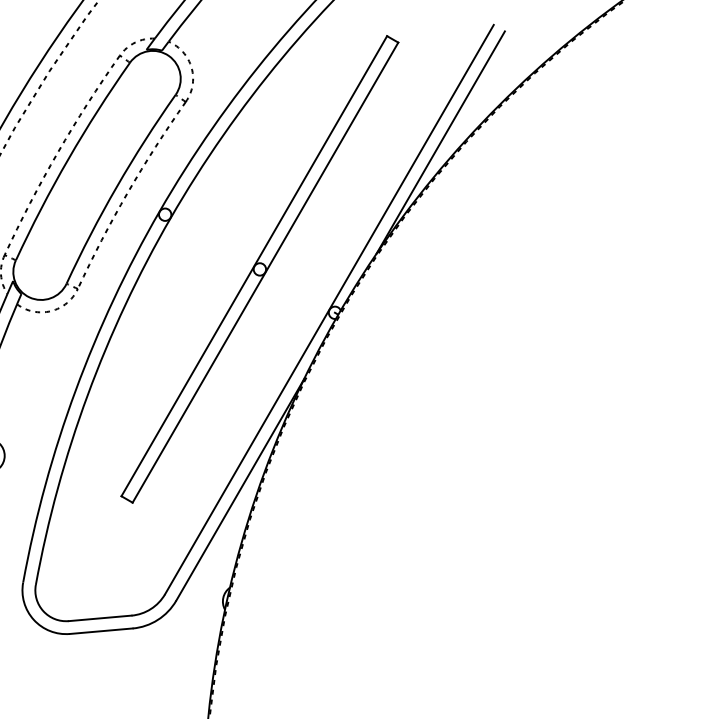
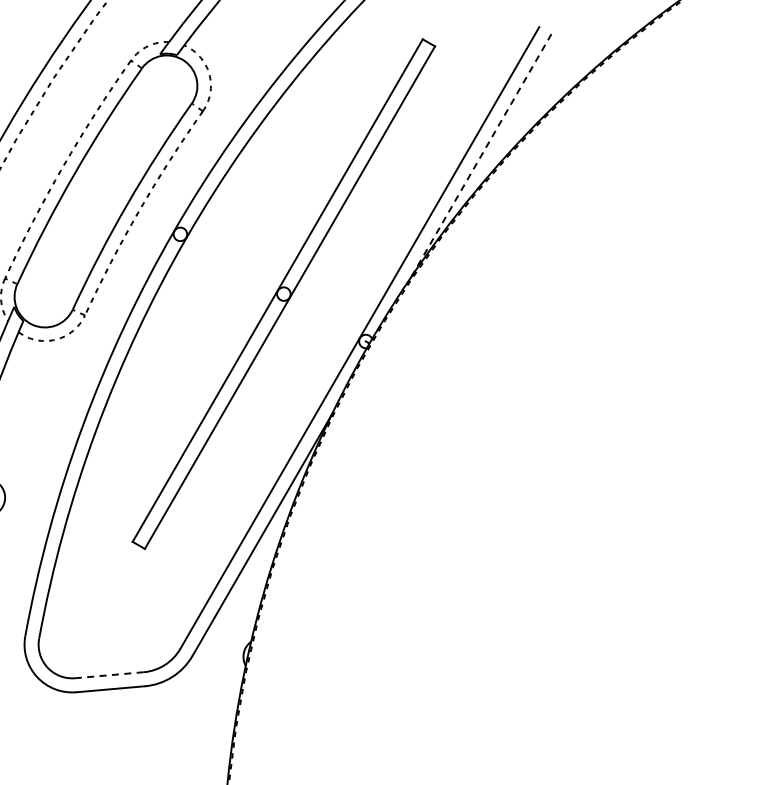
line: (440, 142) -> (481, 155), solid -> dashed
line: (99, 618) -> (108, 675), solid -> dashed

